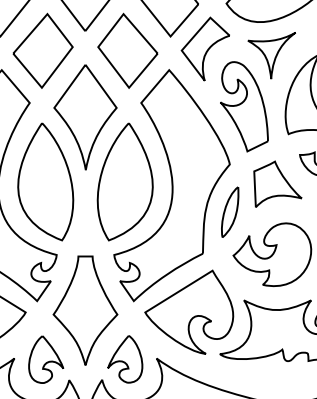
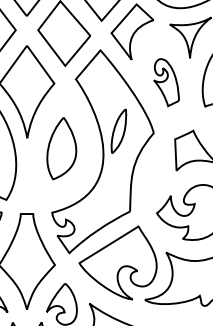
part: (244, 106) -> (166, 82), size x0.6
part: (124, 181) -> (61, 148), size x0.6
part: (230, 211) -> (119, 130), moved

